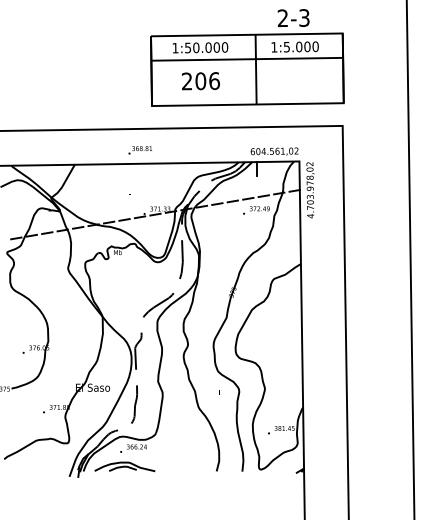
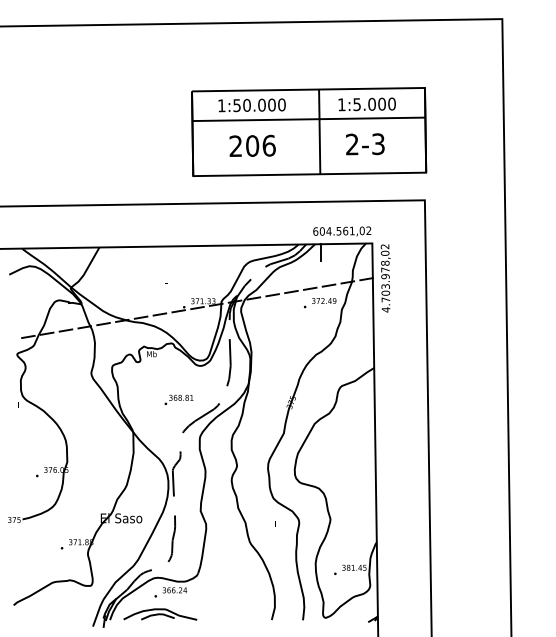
text: (293, 18) -> (365, 144), moved
text: (139, 149) -> (178, 399), moved

